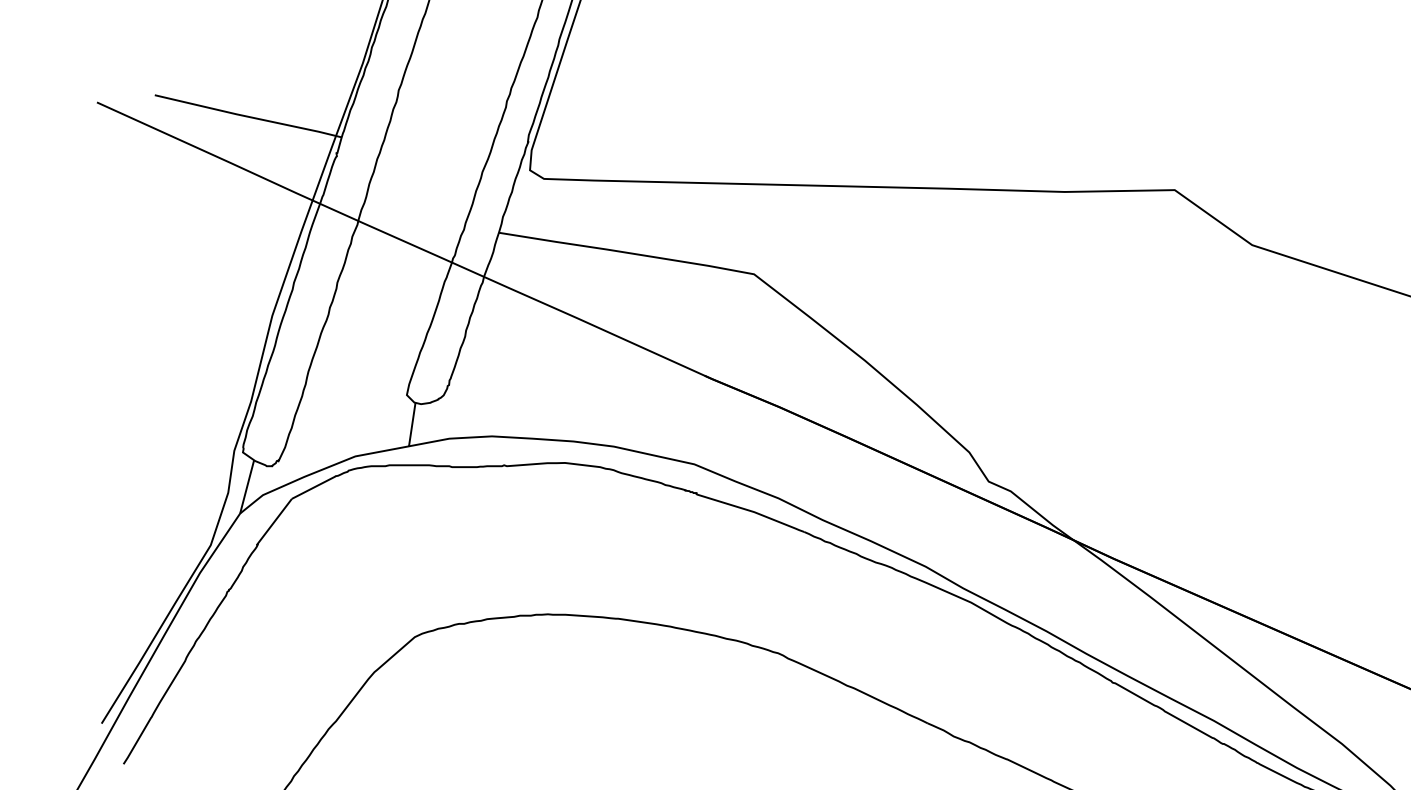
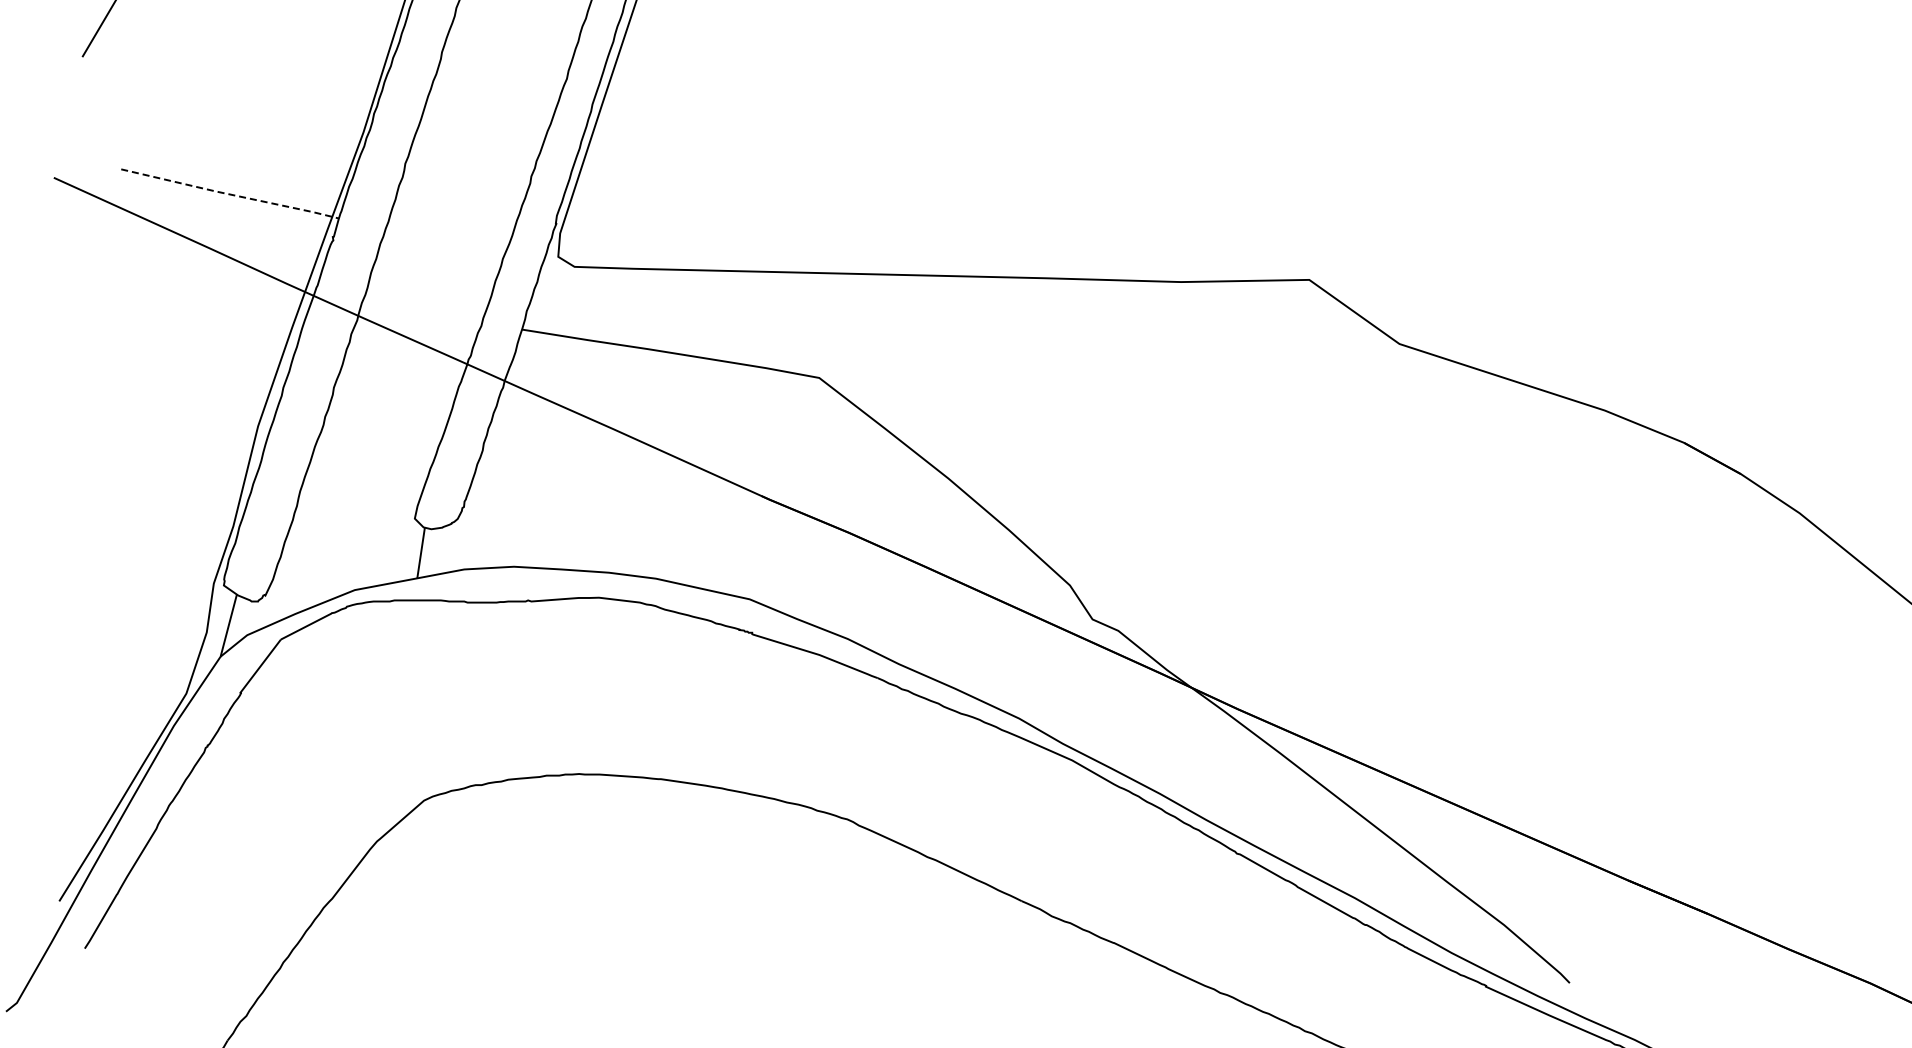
line: (249, 116) -> (231, 194), solid -> dashed

